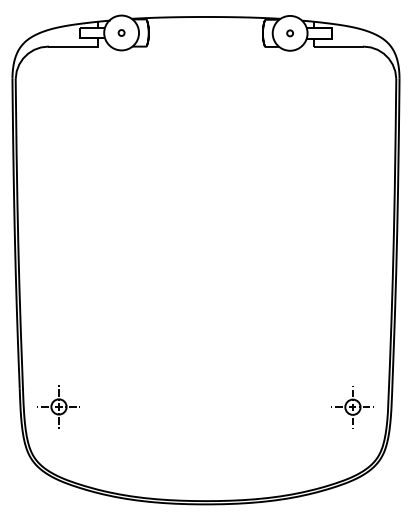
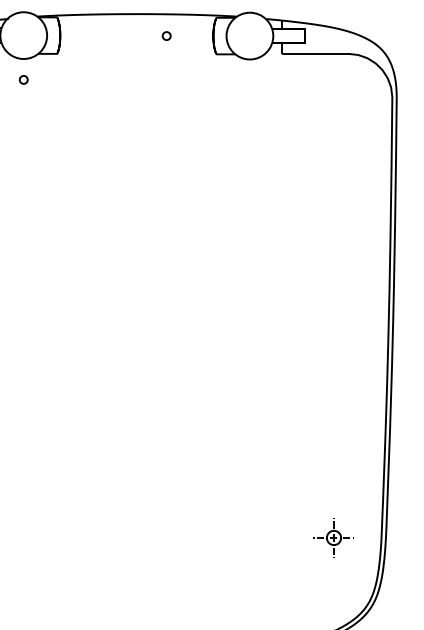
circle: (121, 32) -> (23, 79), moved
circle: (289, 33) -> (165, 36), moved
part: (352, 407) -> (333, 538), size x0.7

